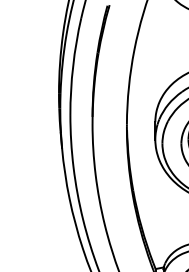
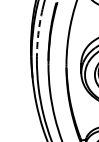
arc: (73, 66) -> (38, 34), solid -> dashed

